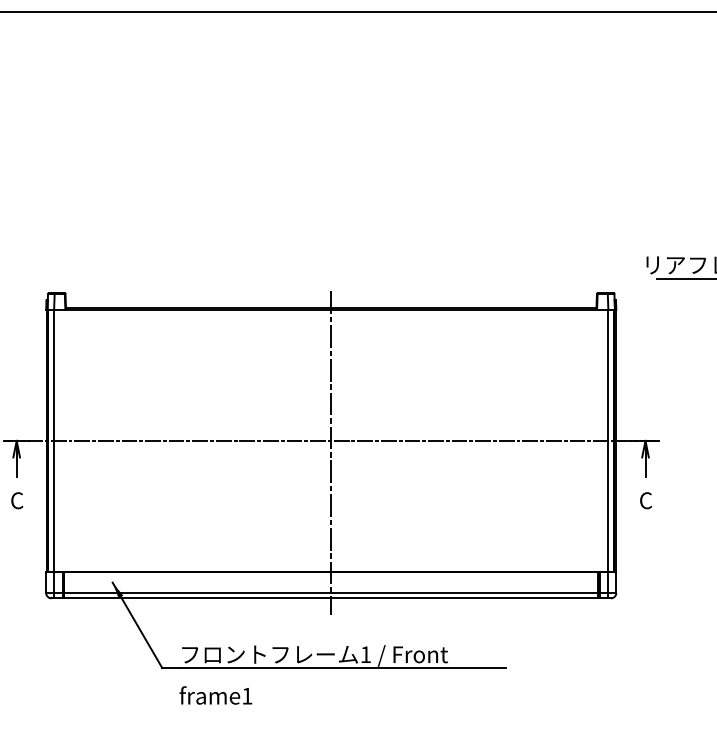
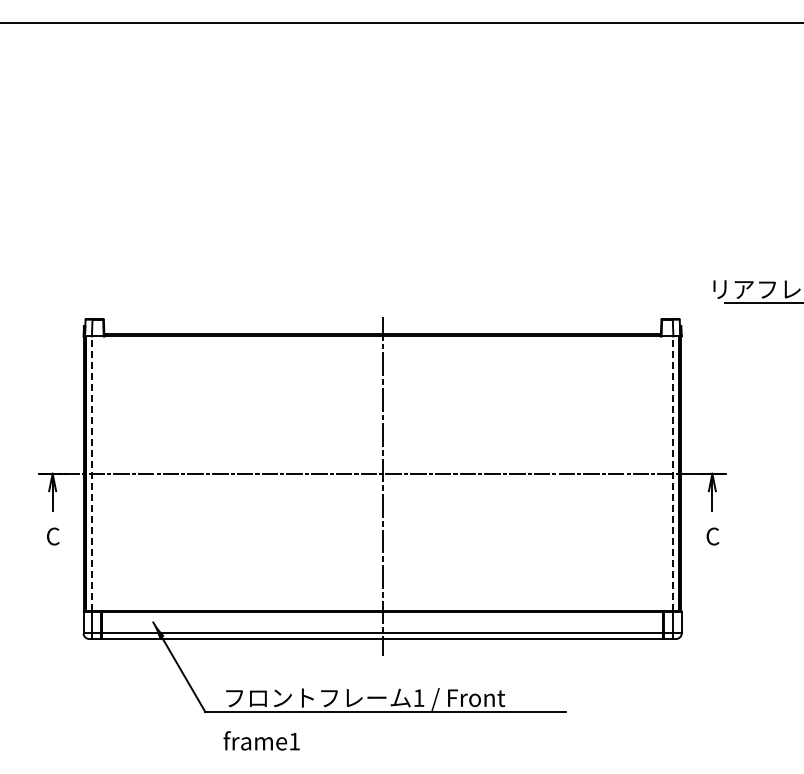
line: (54, 440) -> (92, 473), solid -> dashed
line: (608, 440) -> (673, 473), solid -> dashed

